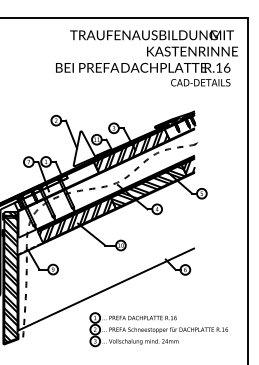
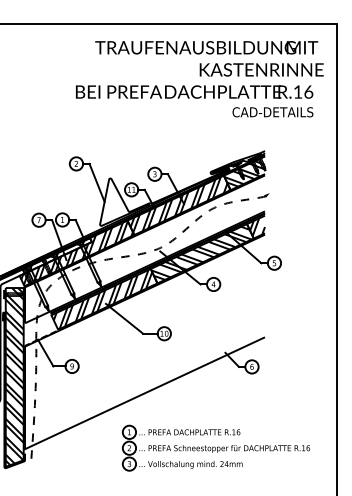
hatch: (179, 127) -> (244, 173), added
hatch: (56, 185) -> (76, 252), added

